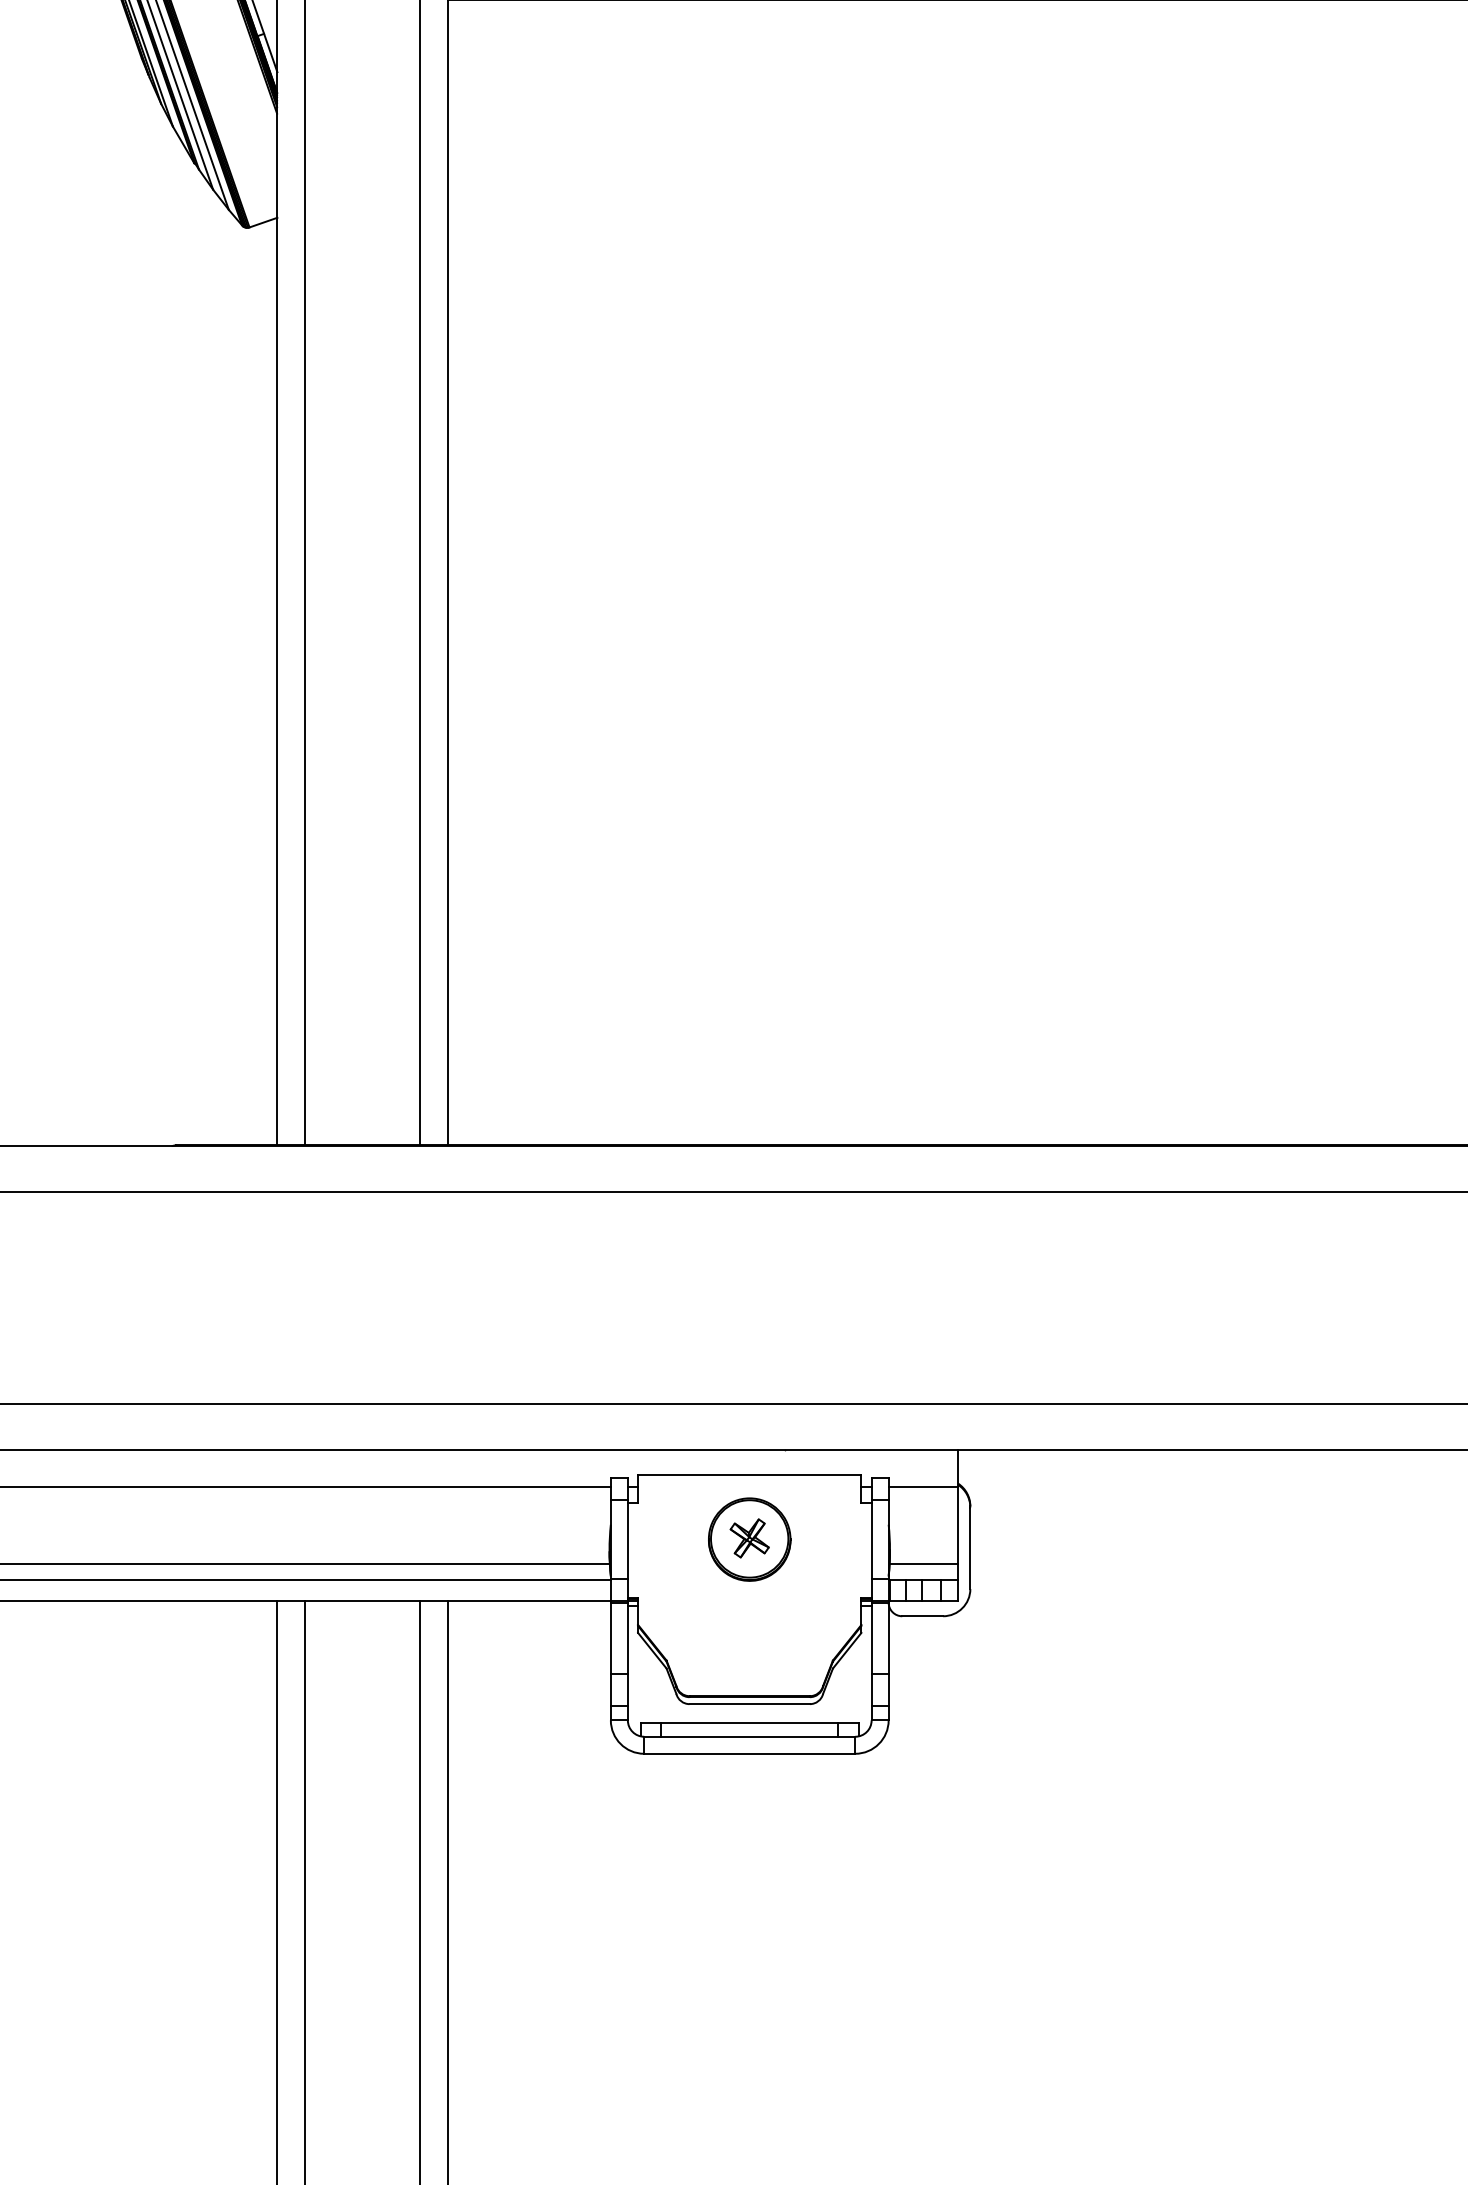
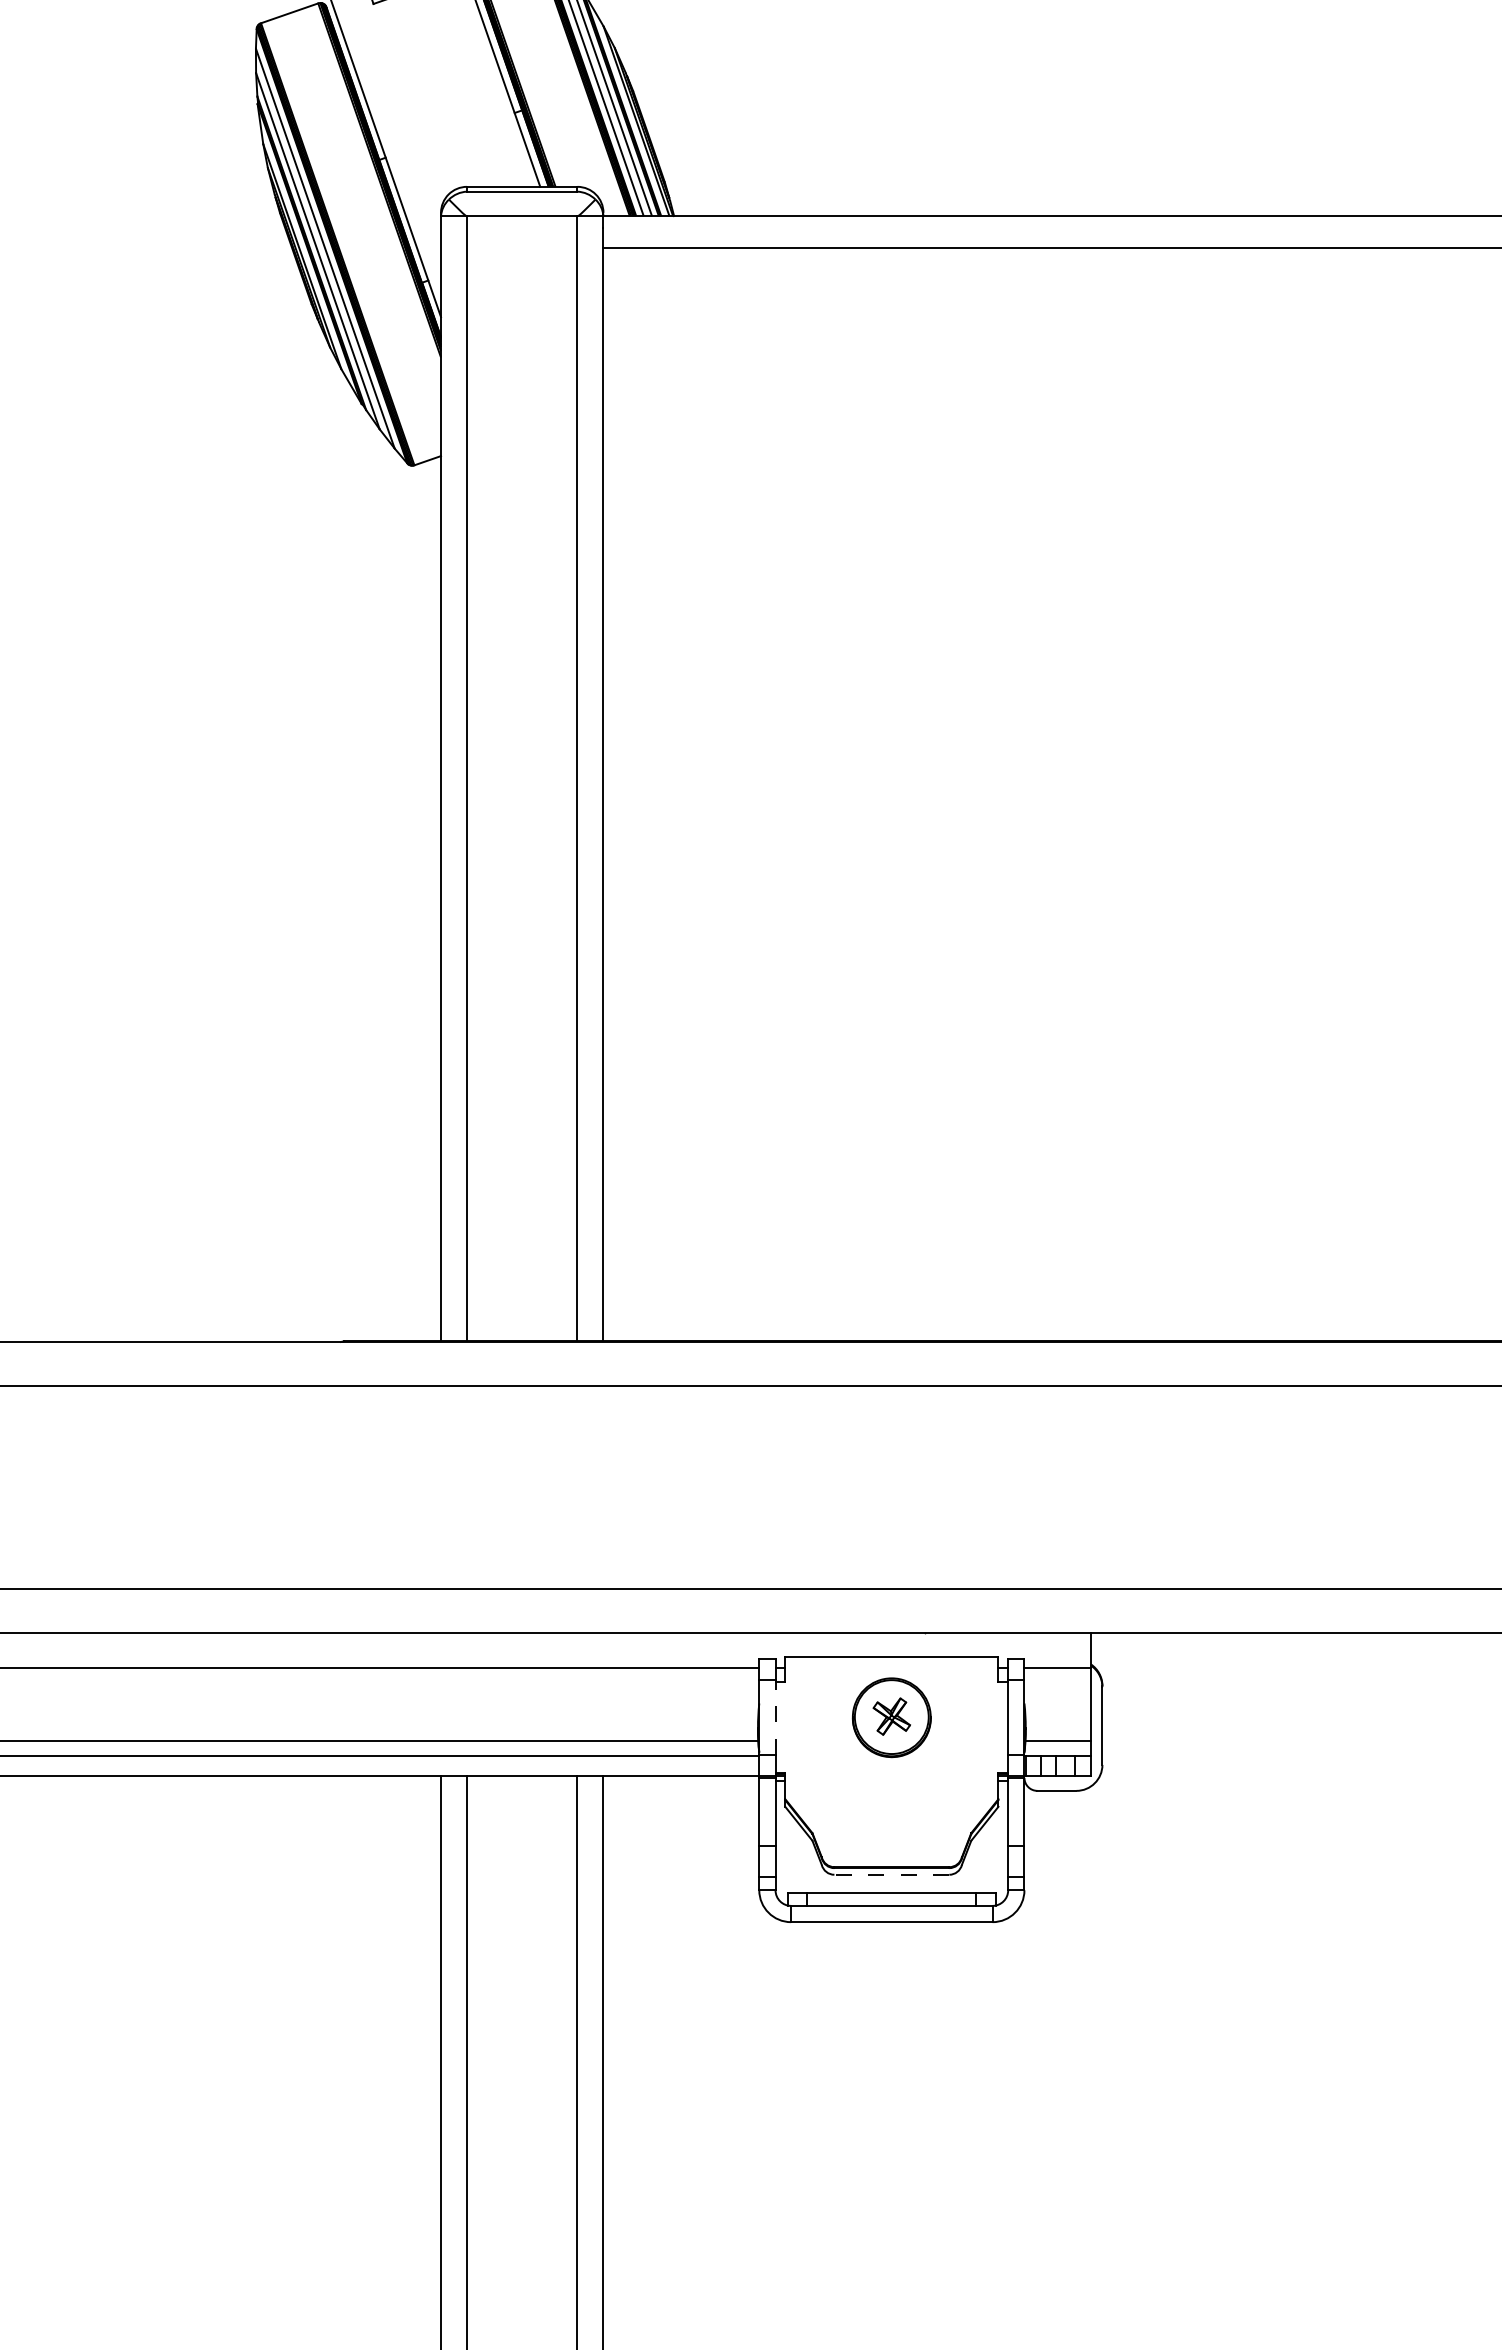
line: (627, 1539) -> (775, 1717), solid -> dashed
line: (749, 1703) -> (891, 1874), solid -> dashed

